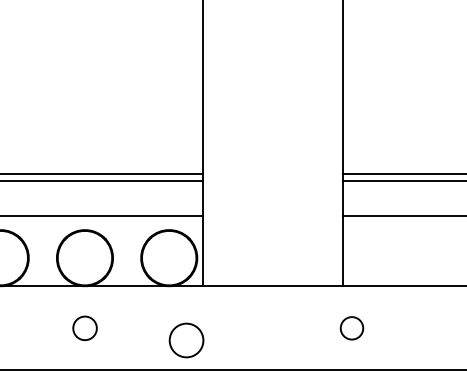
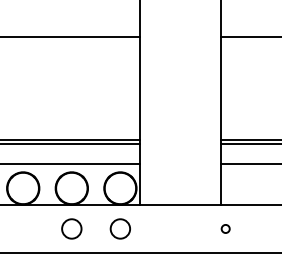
circle: (84, 327) -> (71, 228), size x1.43
circle: (351, 327) -> (225, 228), size x0.62
circle: (184, 339) -> (119, 228), moved

